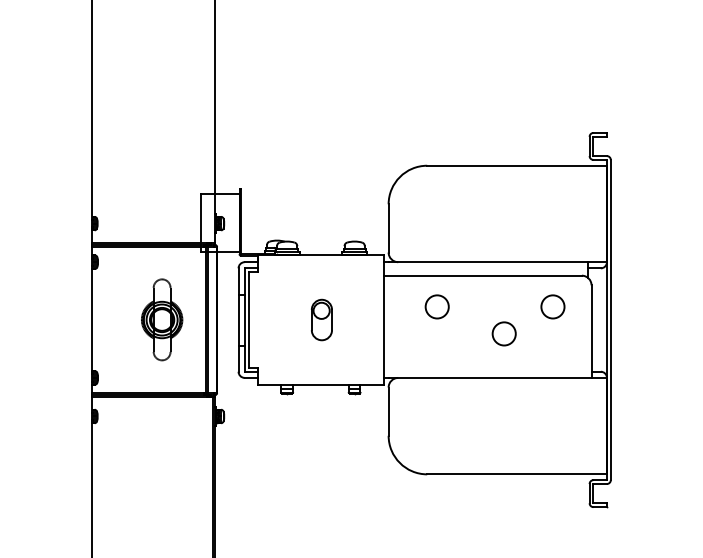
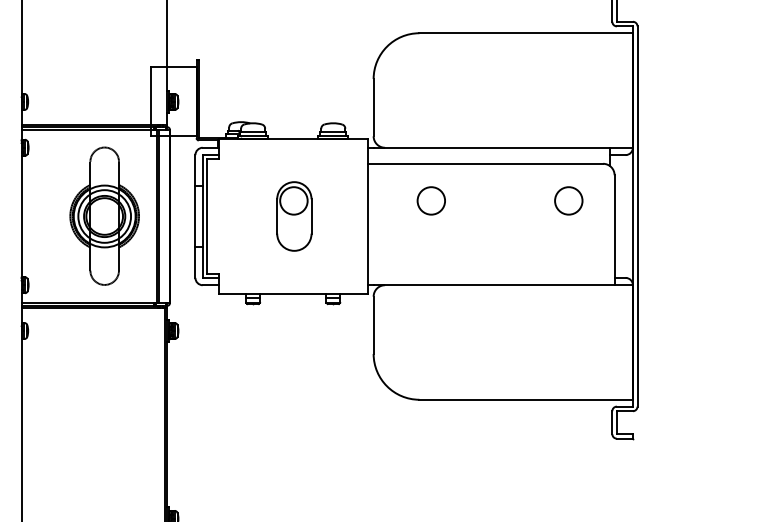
part: (161, 319) -> (103, 215), size x1.43
part: (321, 319) -> (293, 215), size x1.43
circle: (503, 333) -> (510, 232), removed

